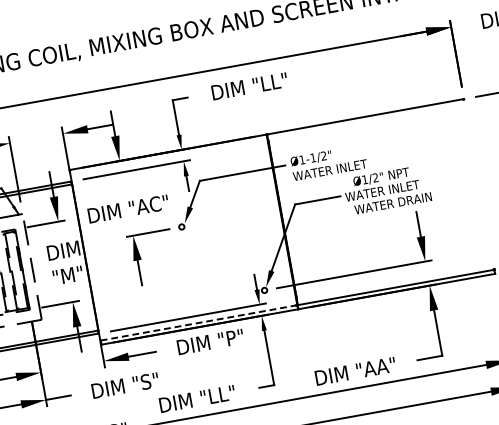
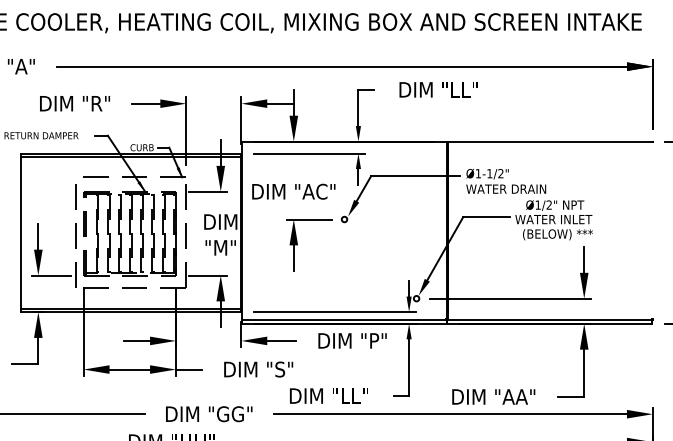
text: (353, 165) -> (529, 188), WATER INLET -> WATER DRAIN
text: (393, 203) -> (562, 234), WATER DRAIN -> (BELOW) ***
line: (199, 322) -> (344, 319), dashed -> solid

